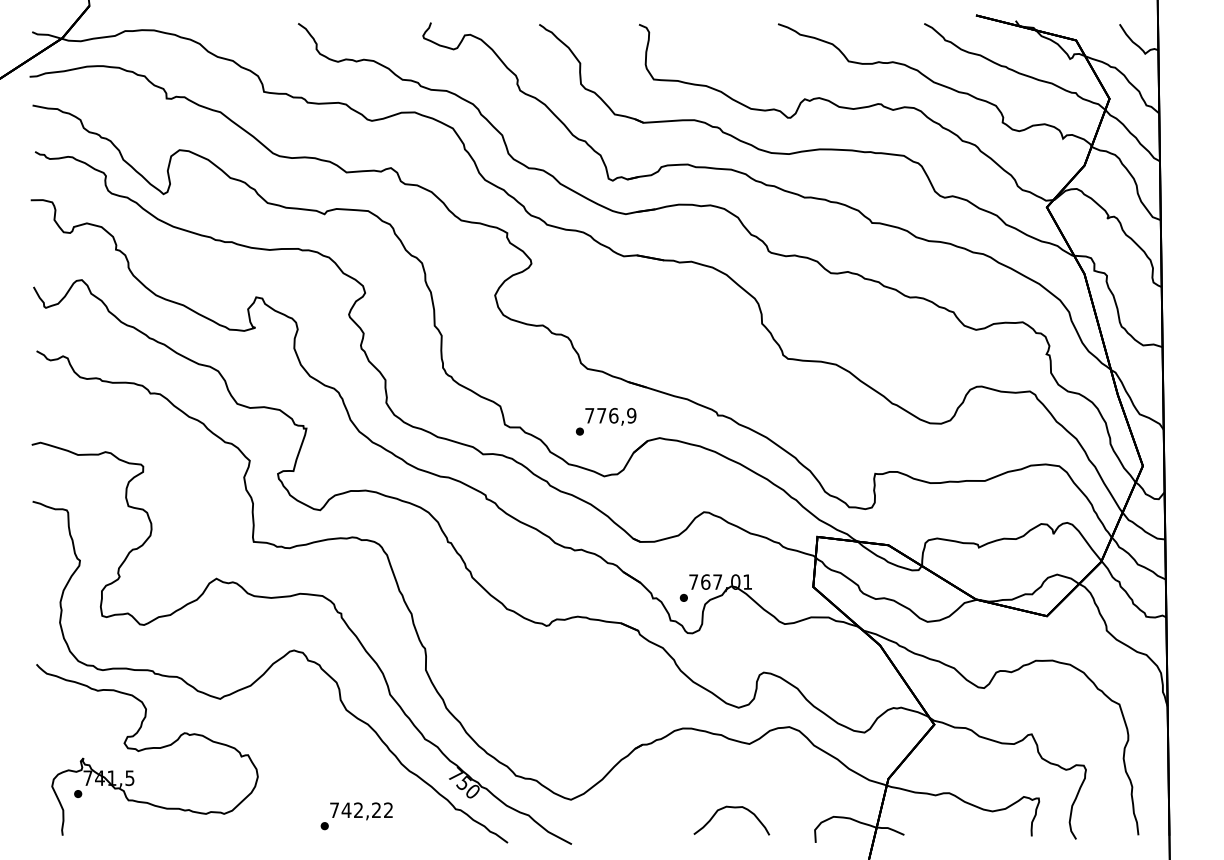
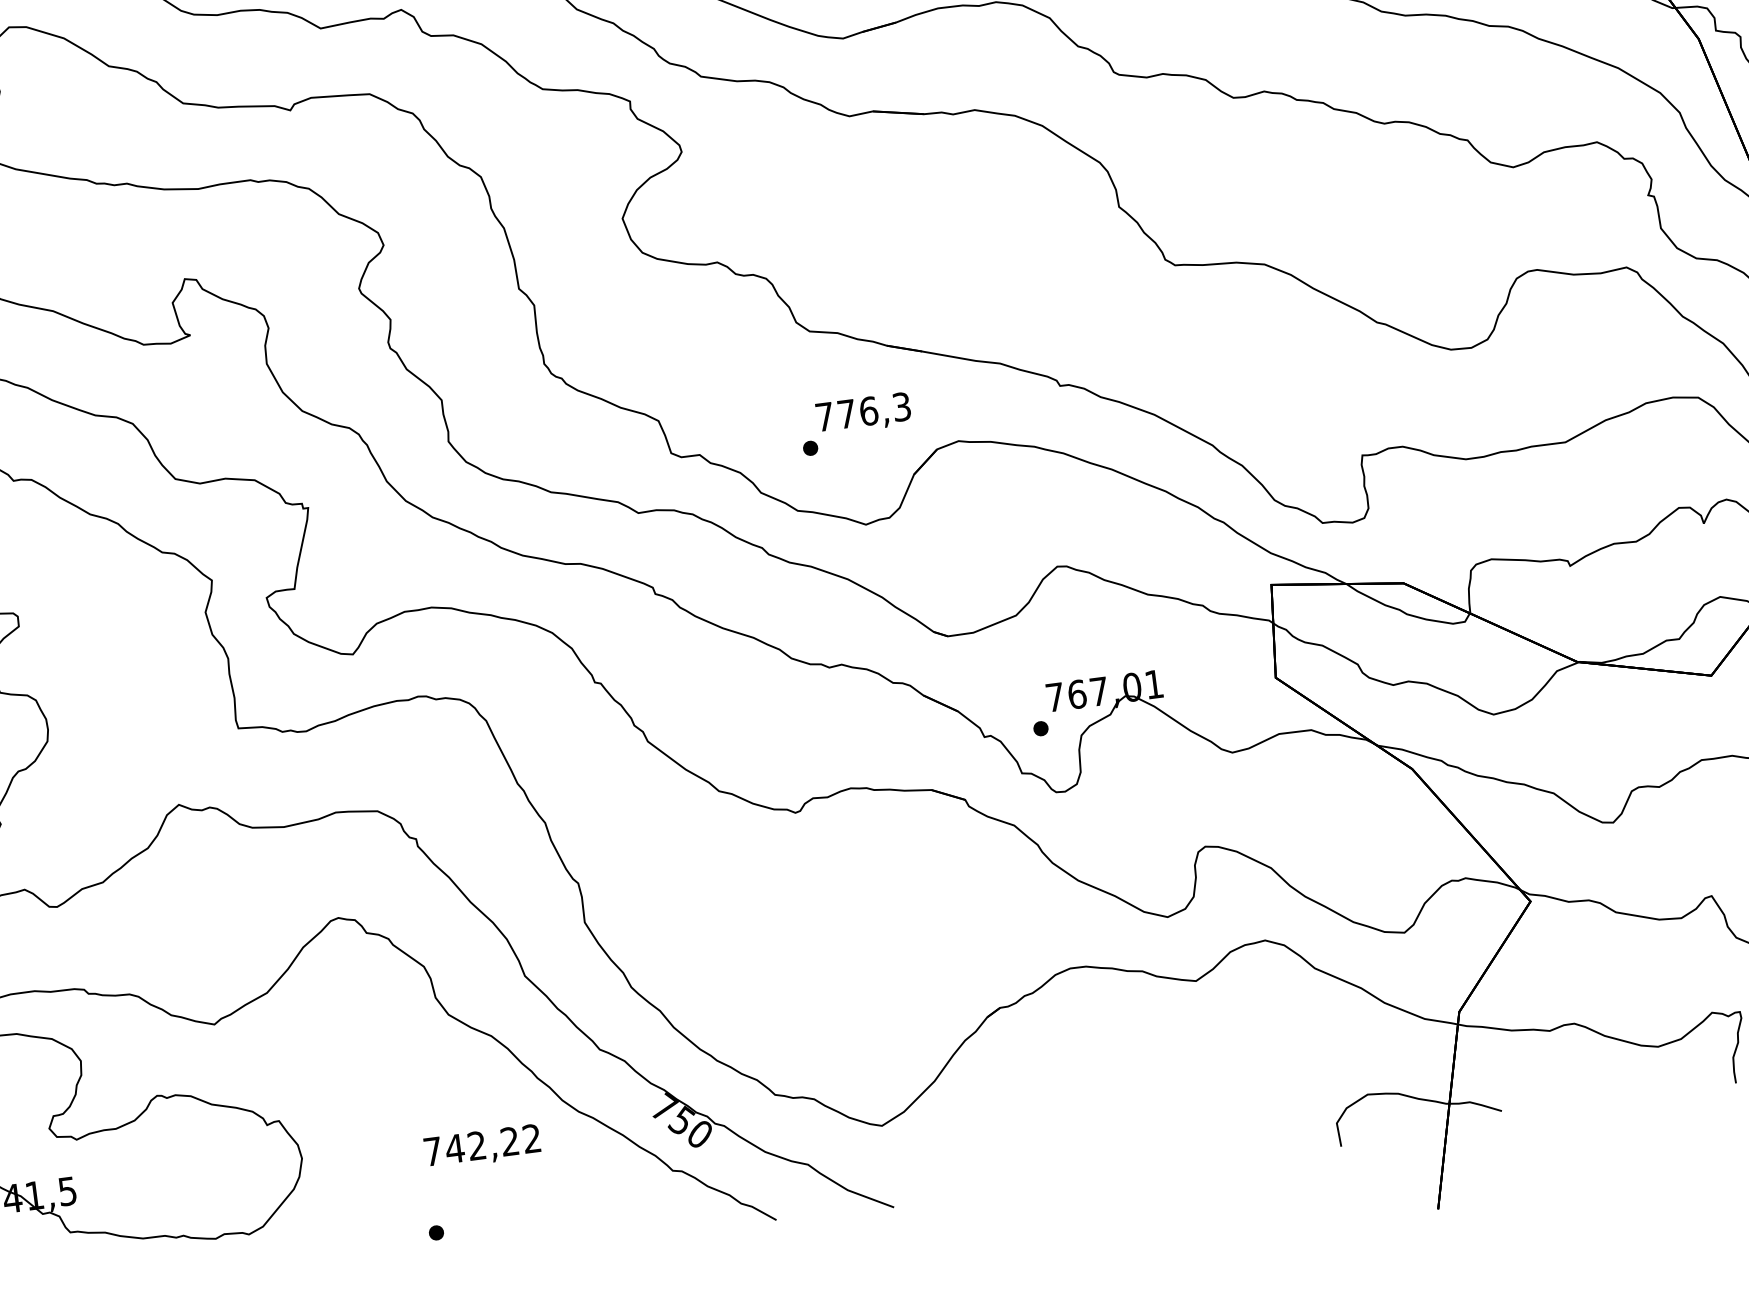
text: (631, 415) -> (901, 406), 776,9 -> 776,3
curve: (732, 808) -> (1180, 1103), removed
text: (361, 811) -> (482, 1147), moved

